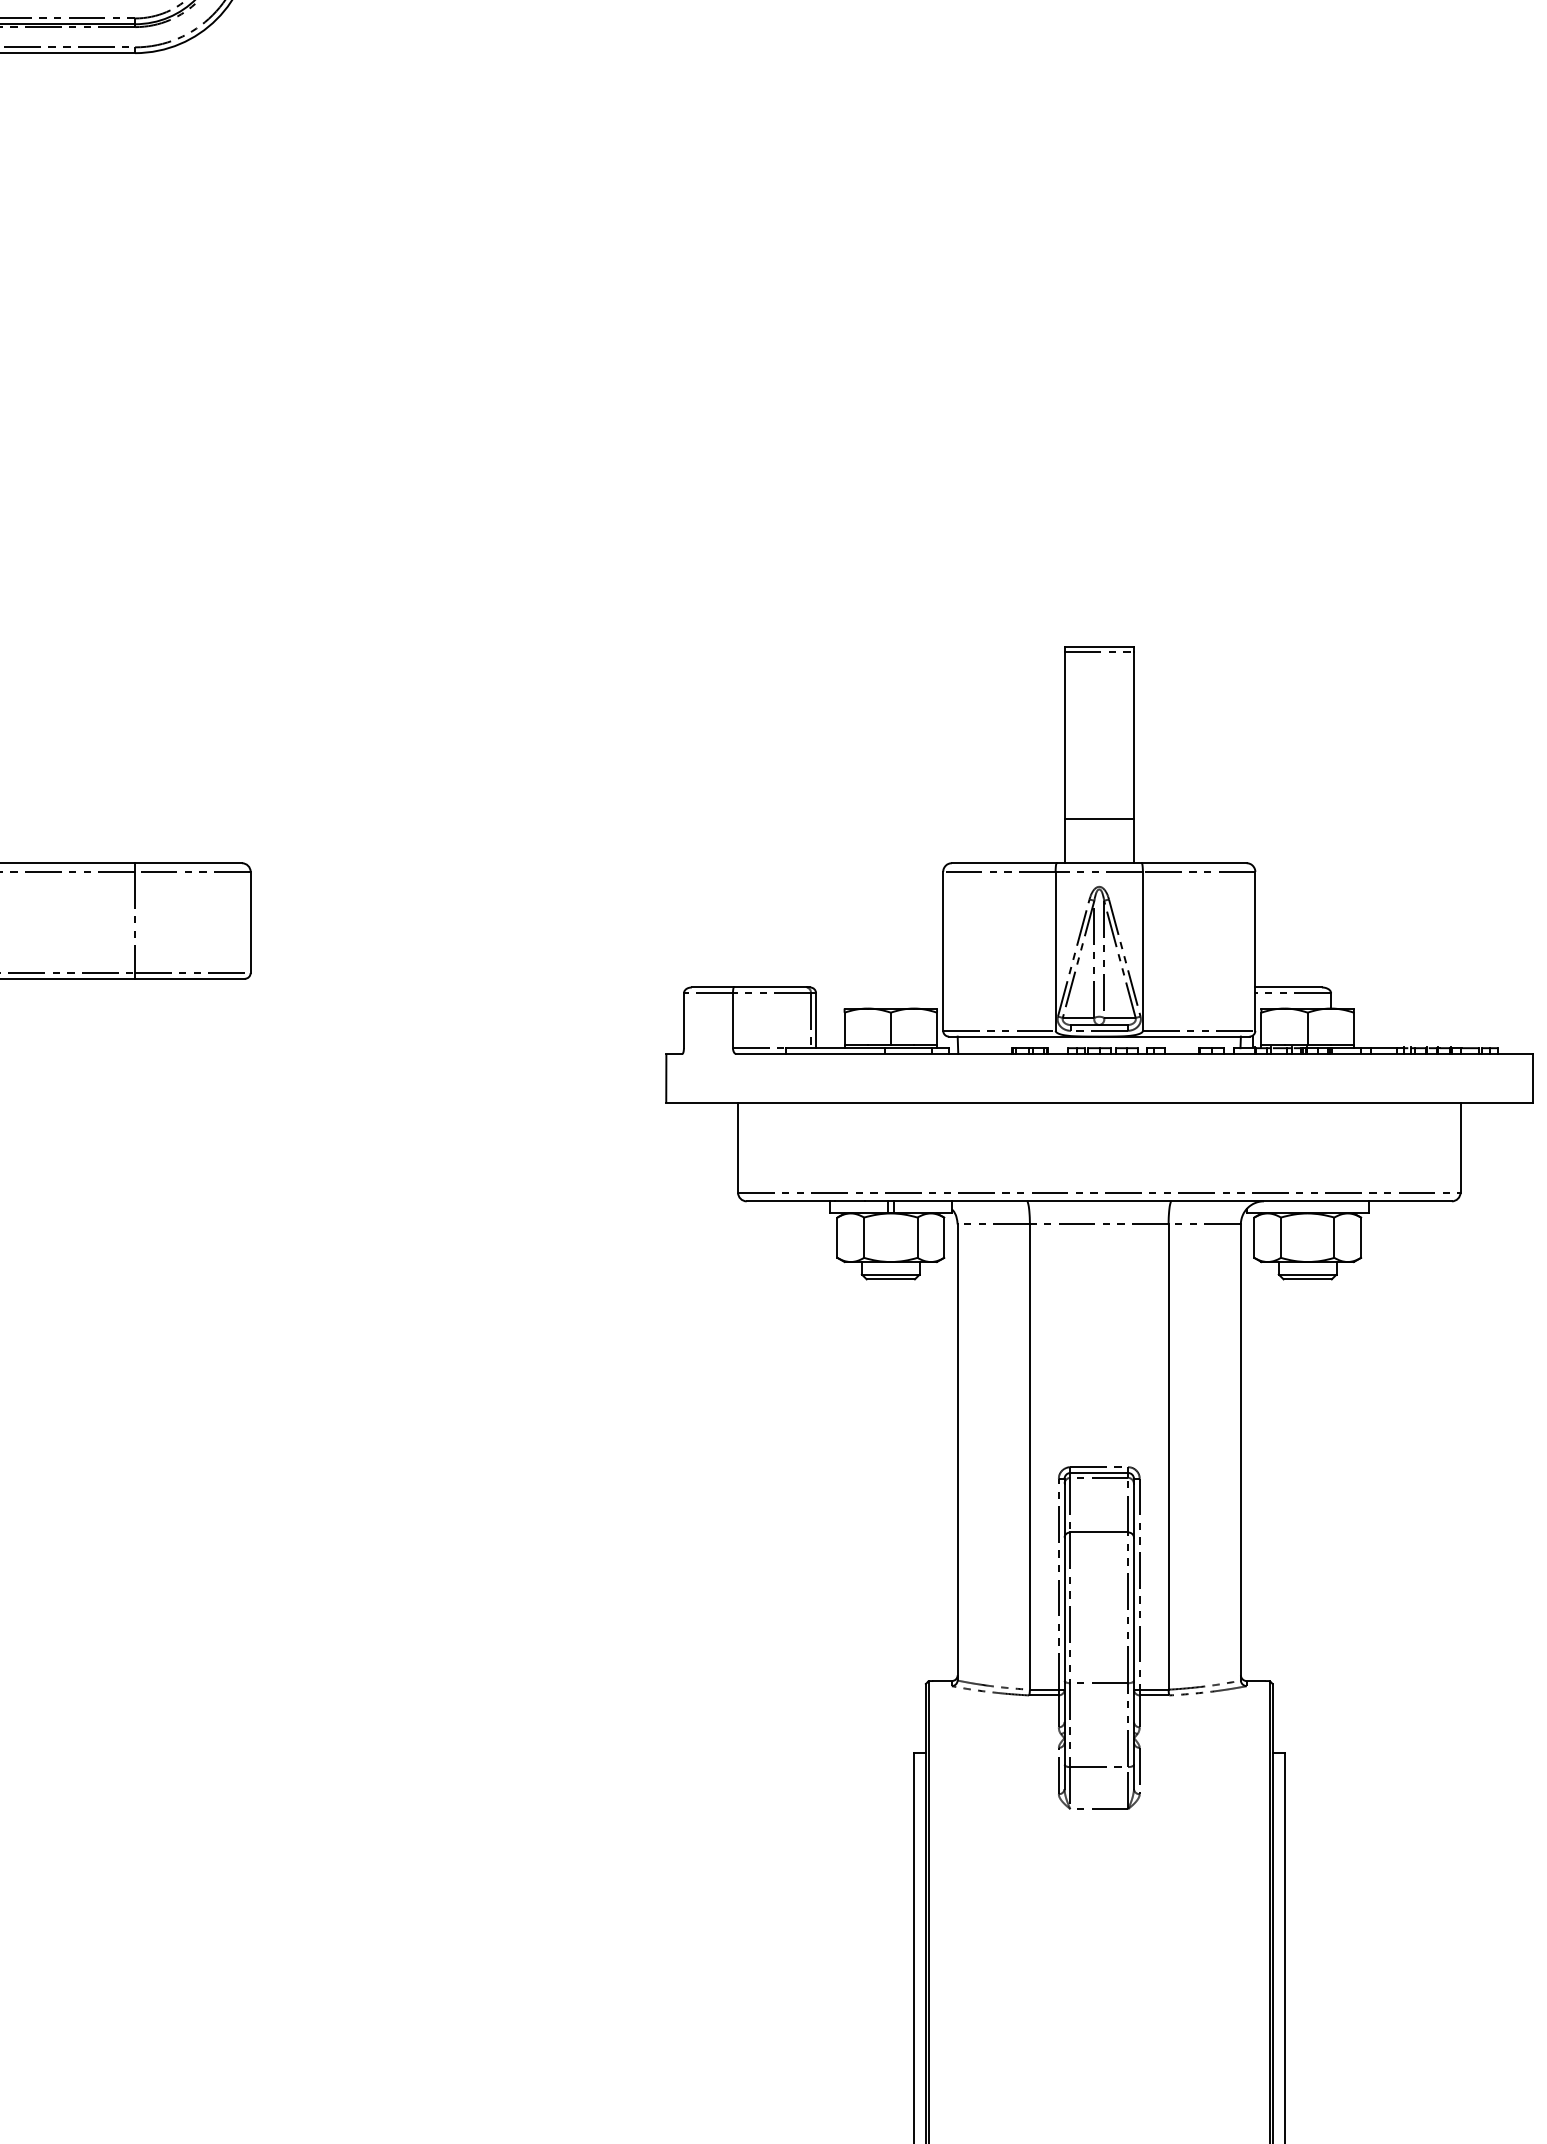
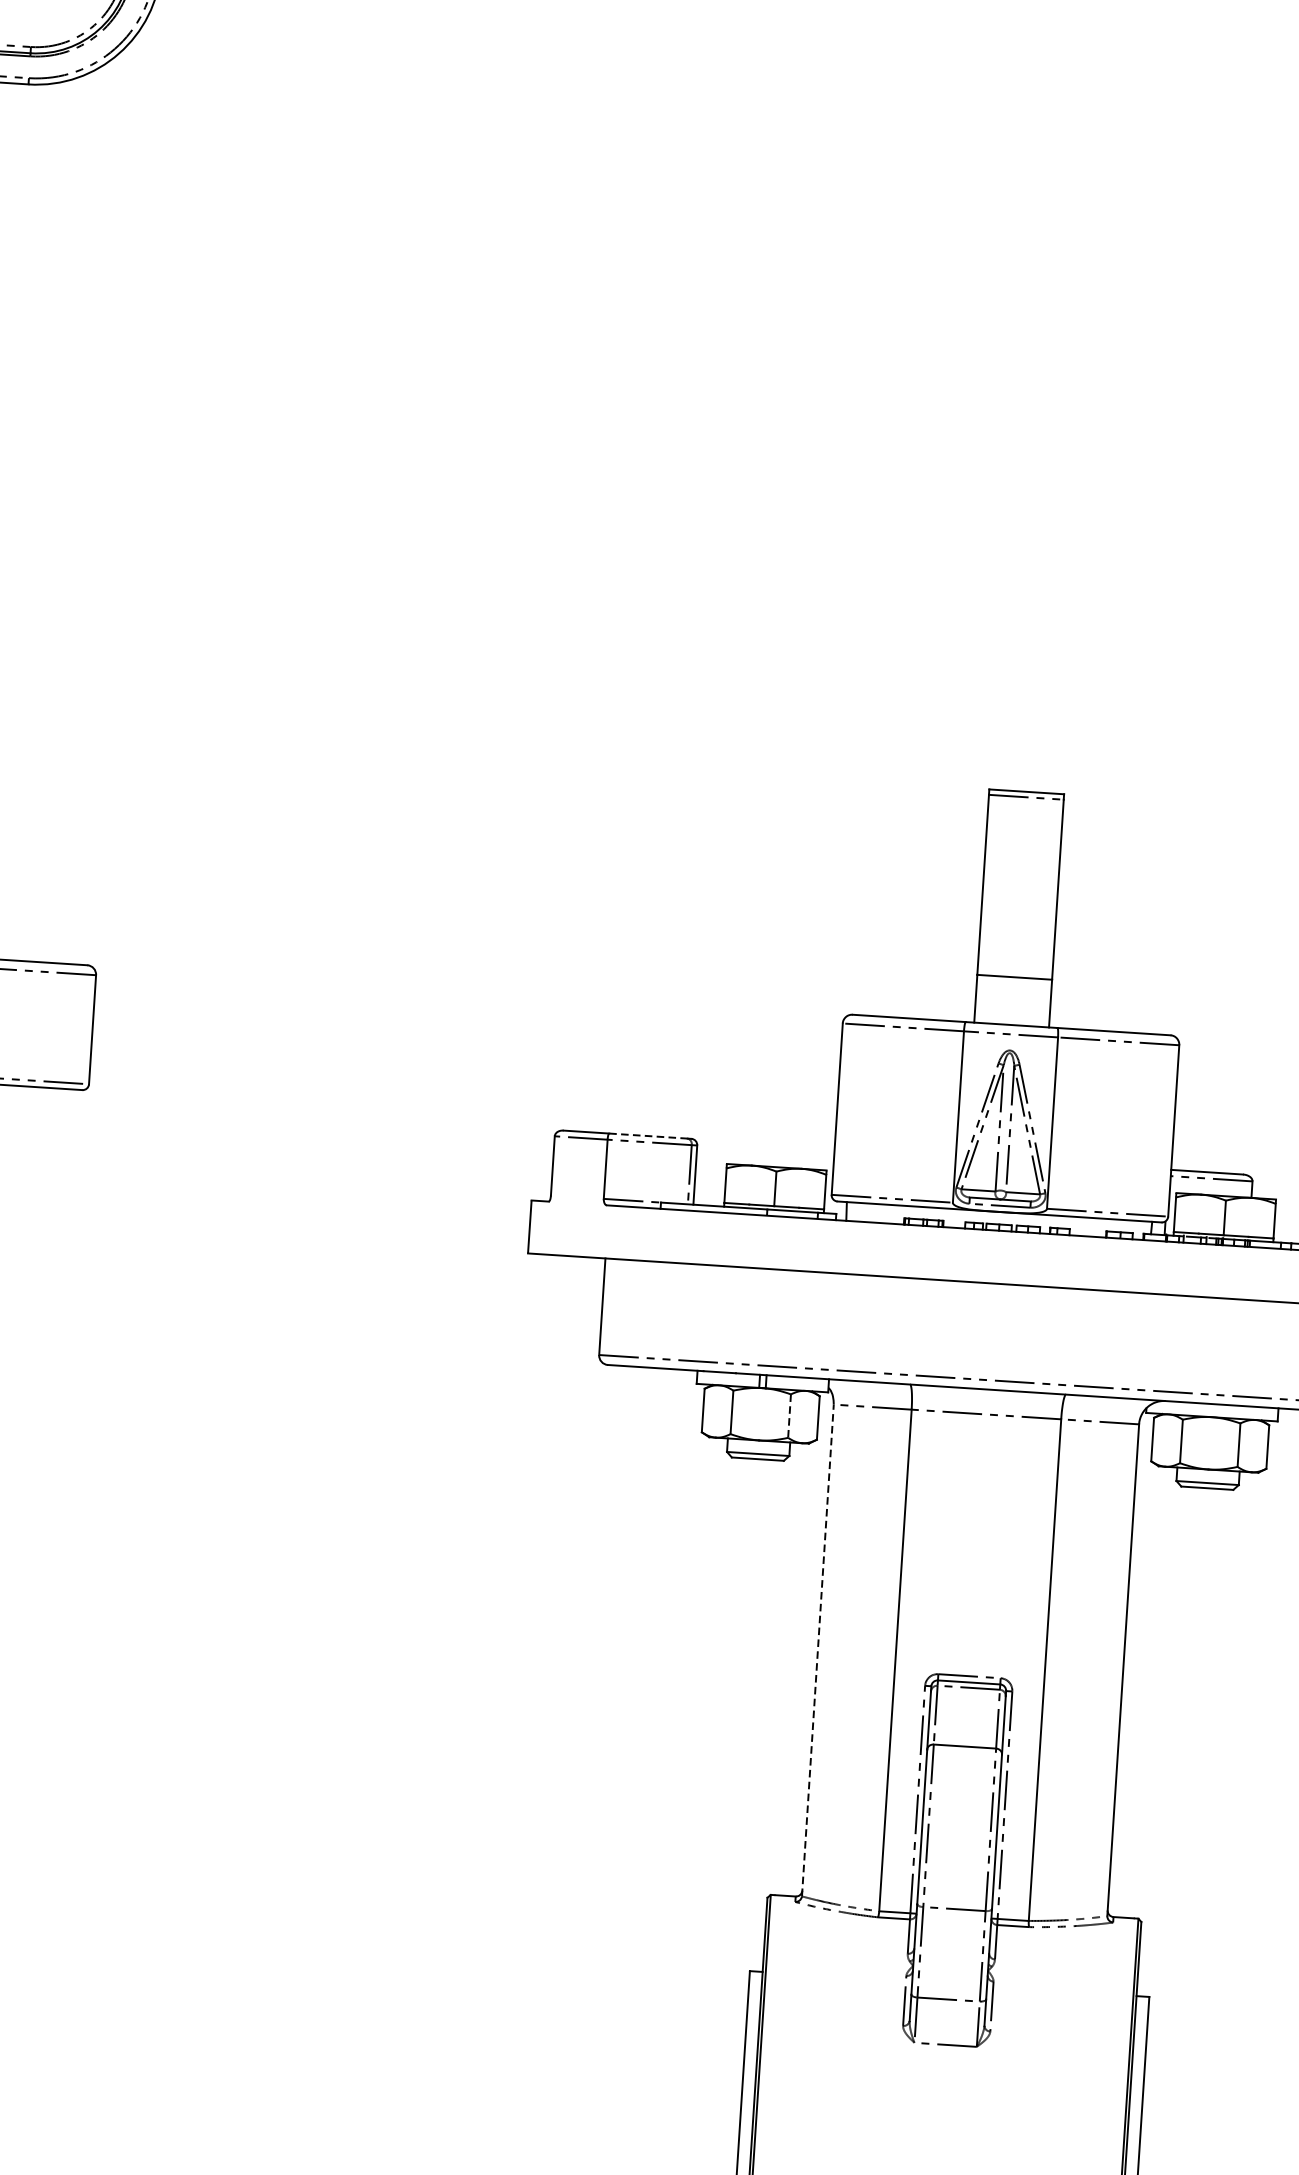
line: (770, 987) -> (648, 1136), solid -> dashed
line: (917, 1238) -> (789, 1416), solid -> dashed
line: (957, 1452) -> (817, 1650), solid -> dashed

